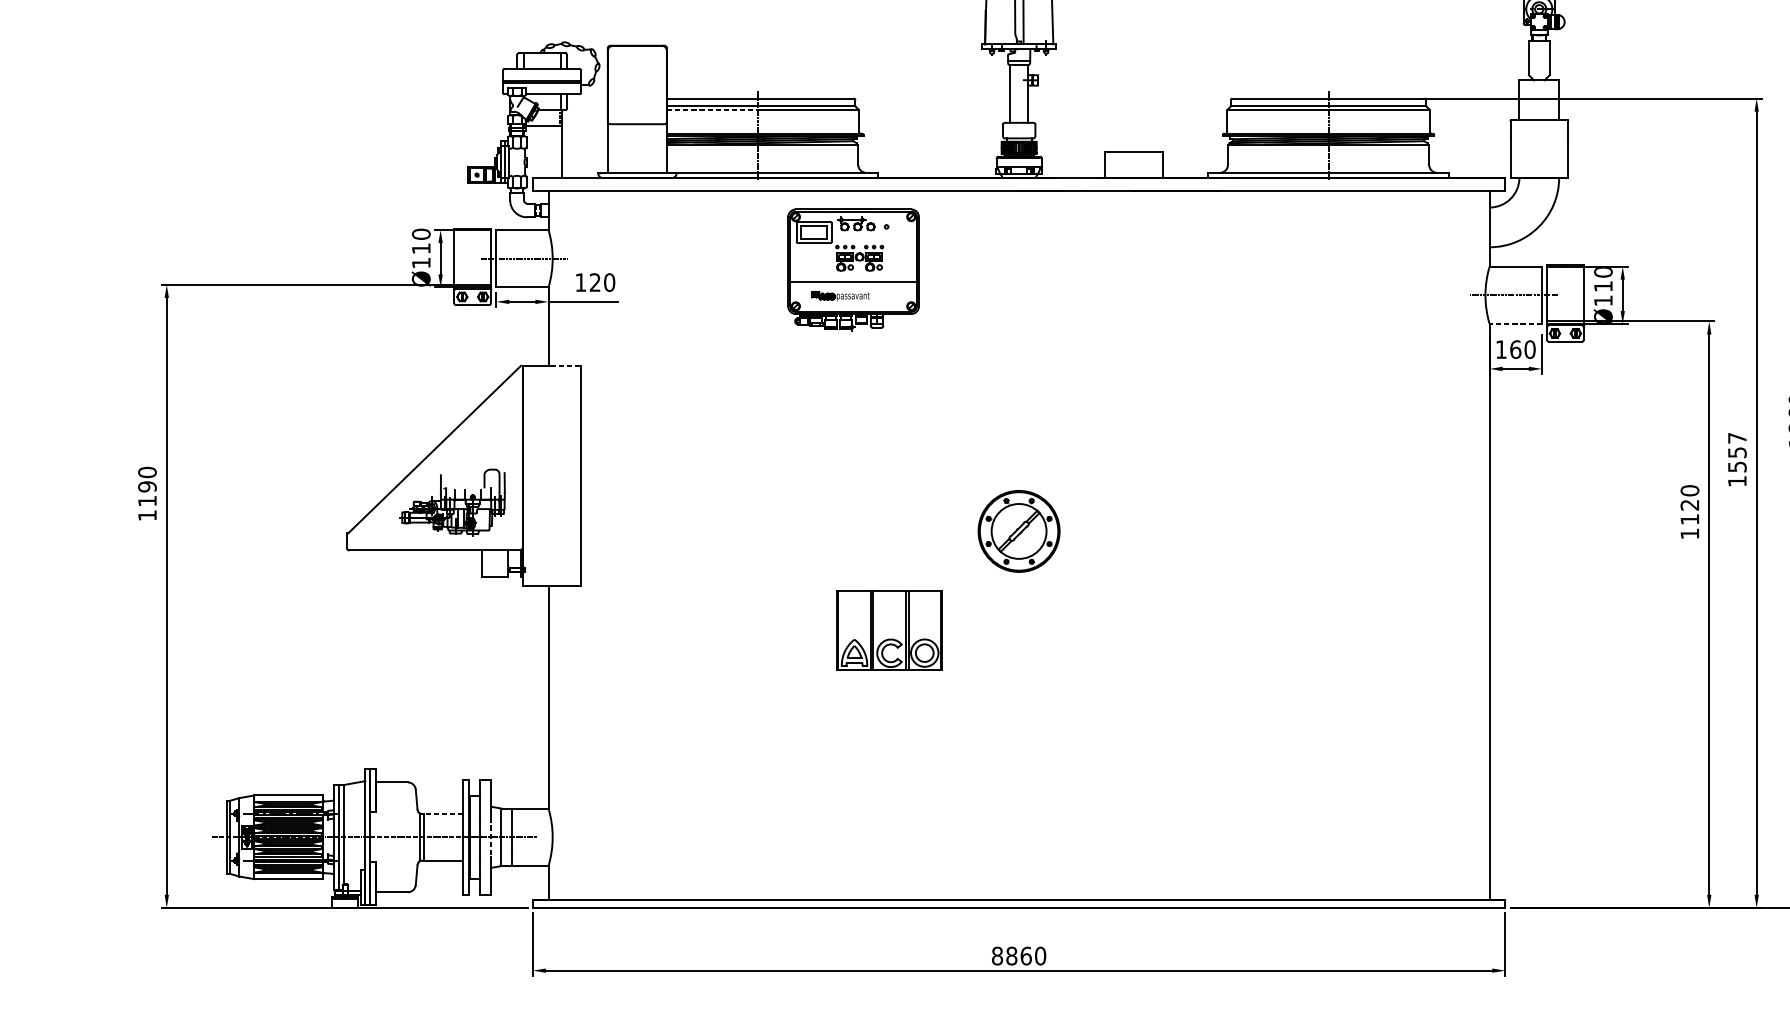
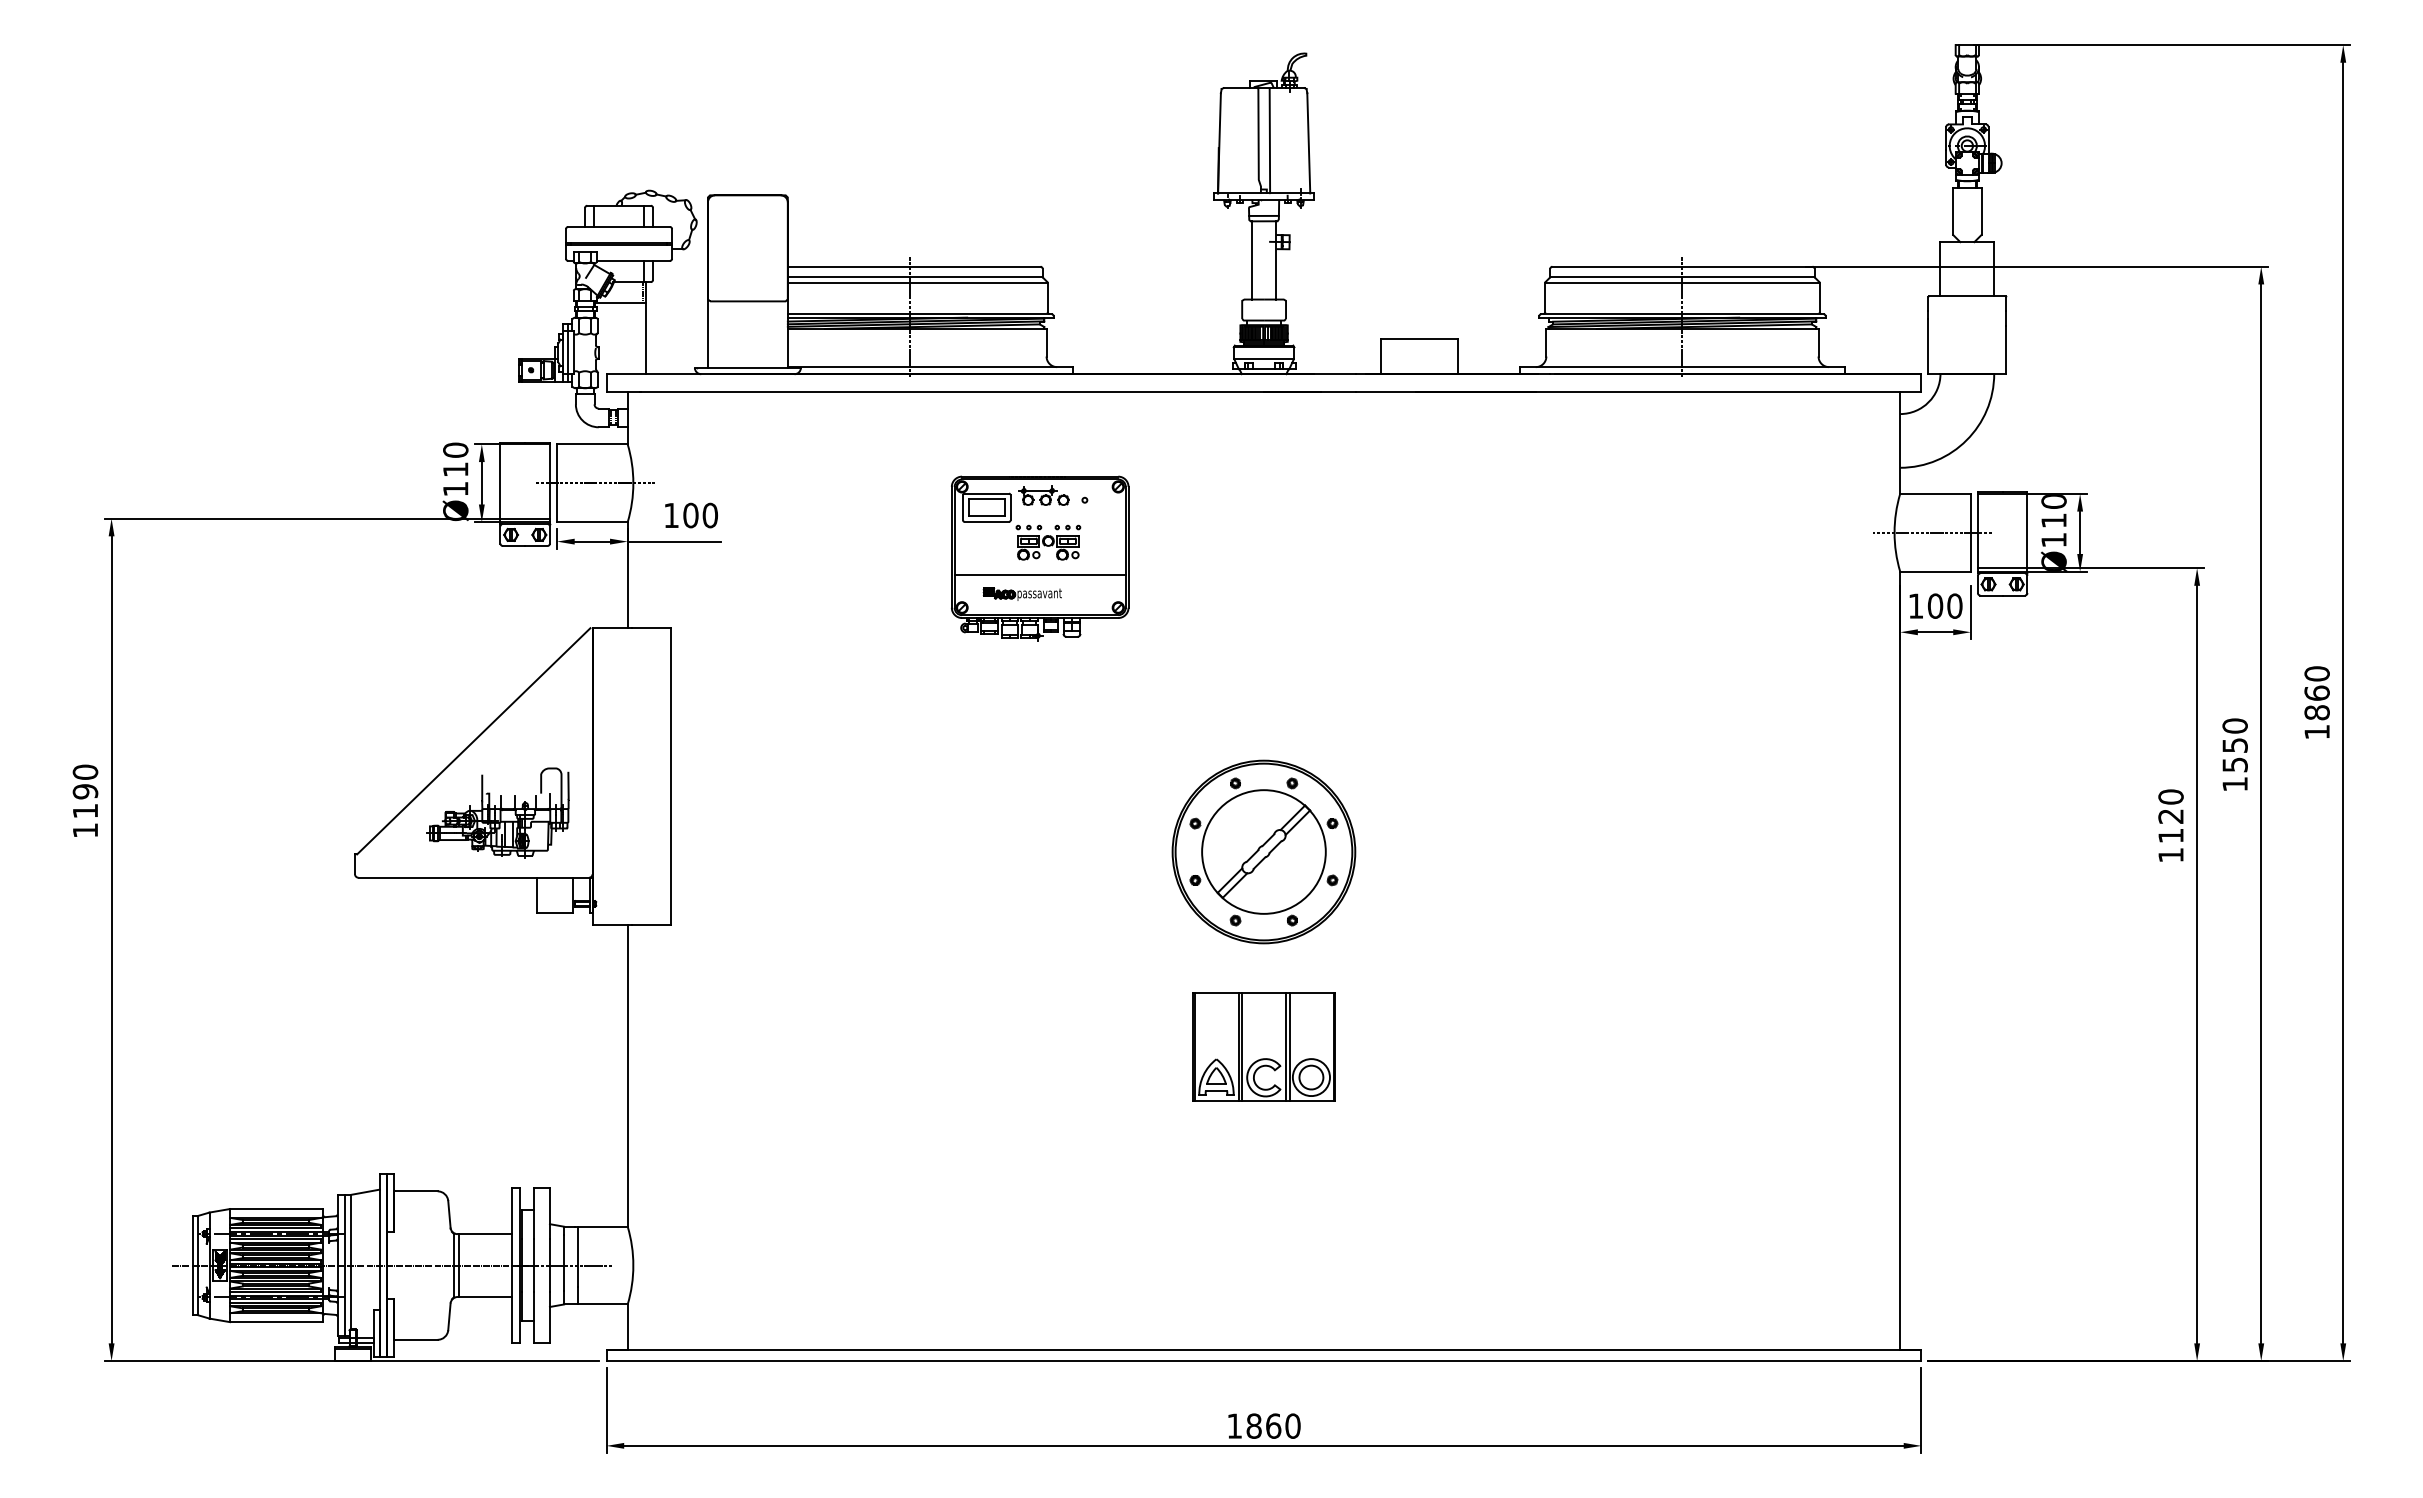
line: (712, 110) -> (849, 282), dashed -> solid
part: (853, 269) -> (1040, 558), moved
text: (594, 282) -> (690, 515), 120 -> 100
line: (1515, 323) -> (1935, 571), dashed -> solid
text: (1515, 349) -> (1935, 605), 160 -> 100
line: (566, 366) -> (651, 628), dashed -> solid
text: (1736, 437) -> (2234, 725), 1557 -> 1550
part: (1018, 531) -> (1263, 851), size x1.67
part: (889, 630) -> (1263, 1046), moved
line: (443, 814) -> (485, 1234), dashed -> solid
line: (490, 837) -> (549, 1265), dashed -> solid
text: (997, 955) -> (1234, 1425), 8860 -> 1860

